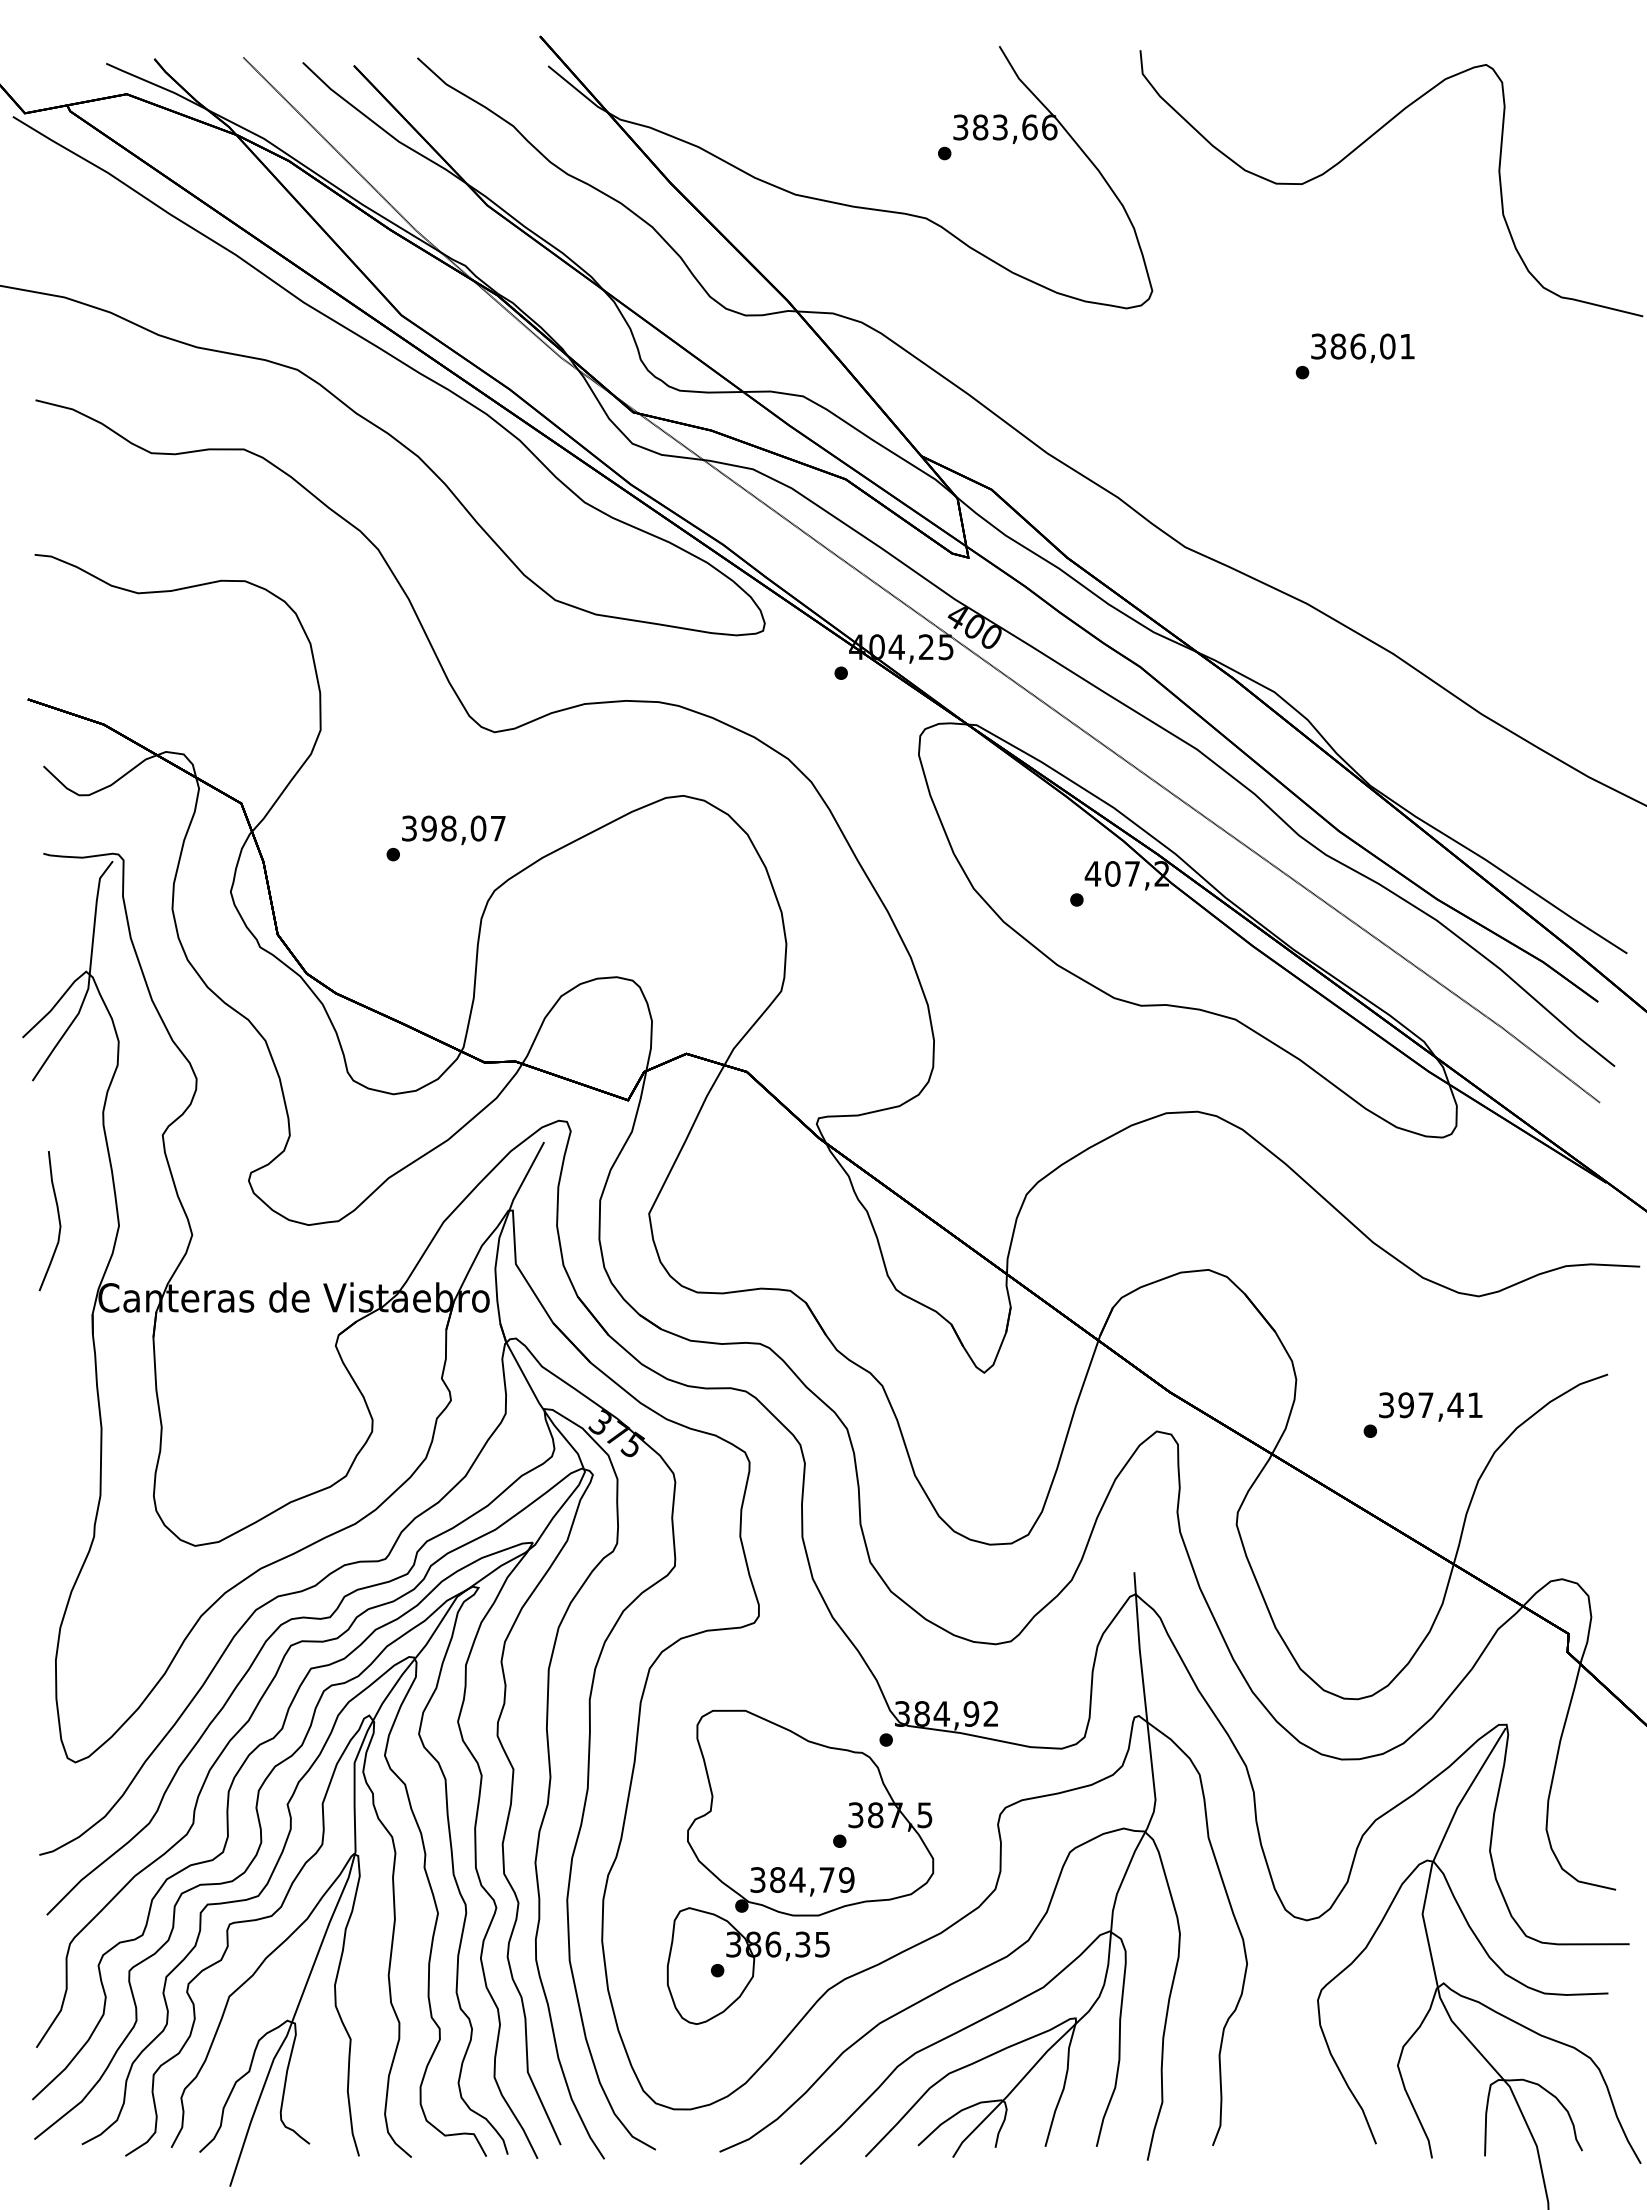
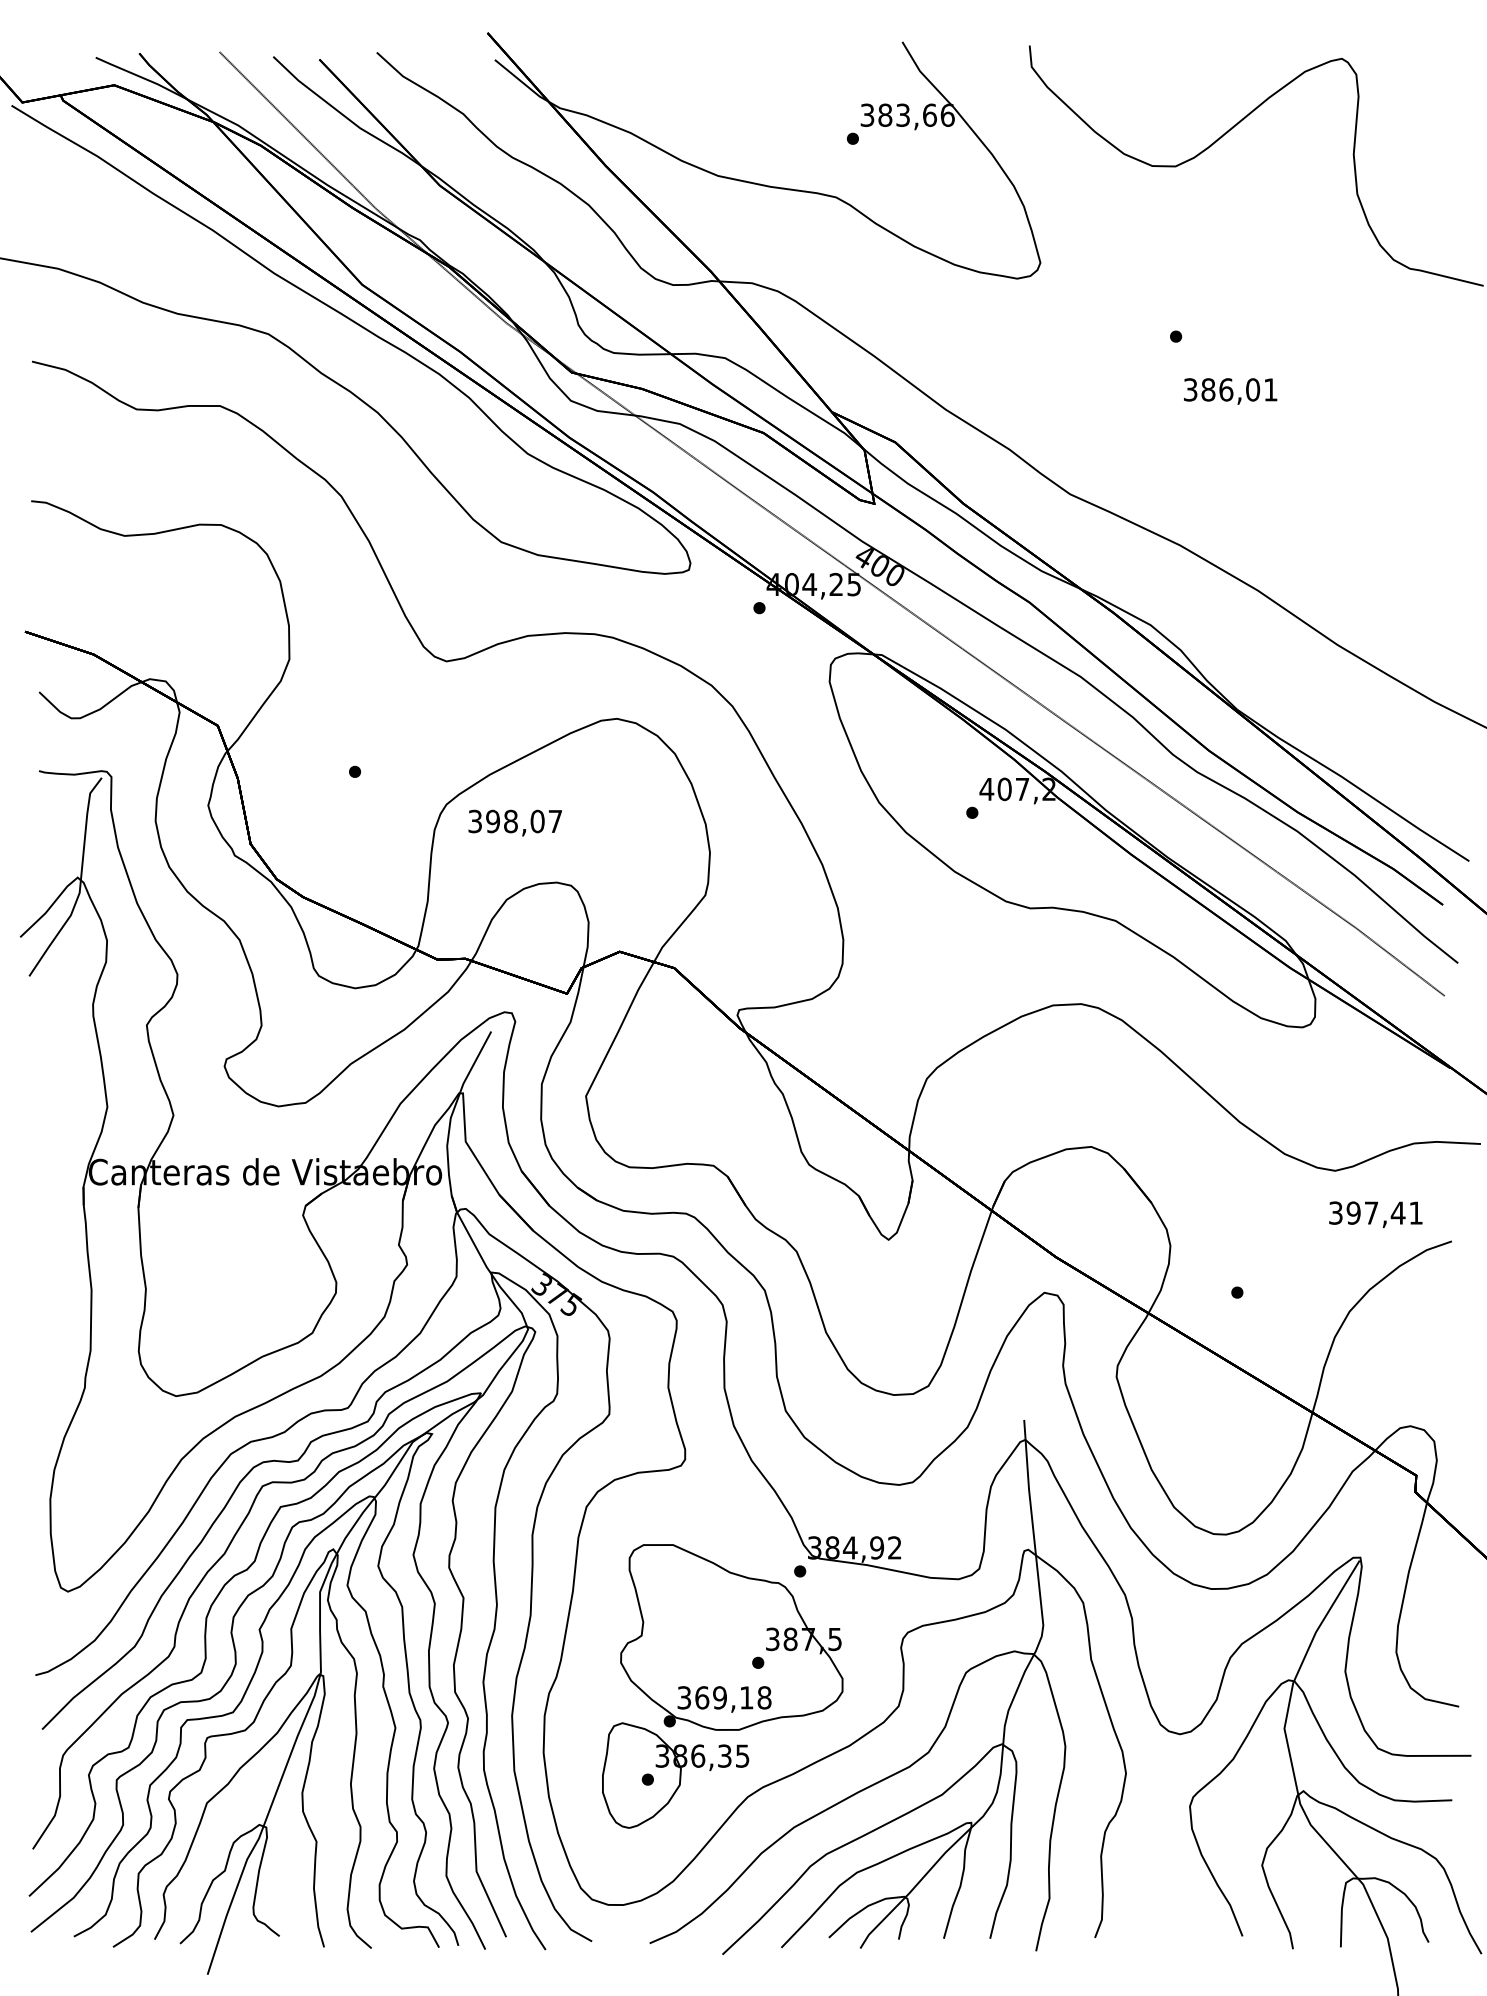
text: (1362, 348) -> (1230, 391), moved
text: (453, 830) -> (515, 823), moved
part: (58, 1221) -> (52, 1103), removed
text: (1430, 1406) -> (1375, 1214), moved
text: (812, 1879) -> (733, 1697), 384,79 -> 369,18

